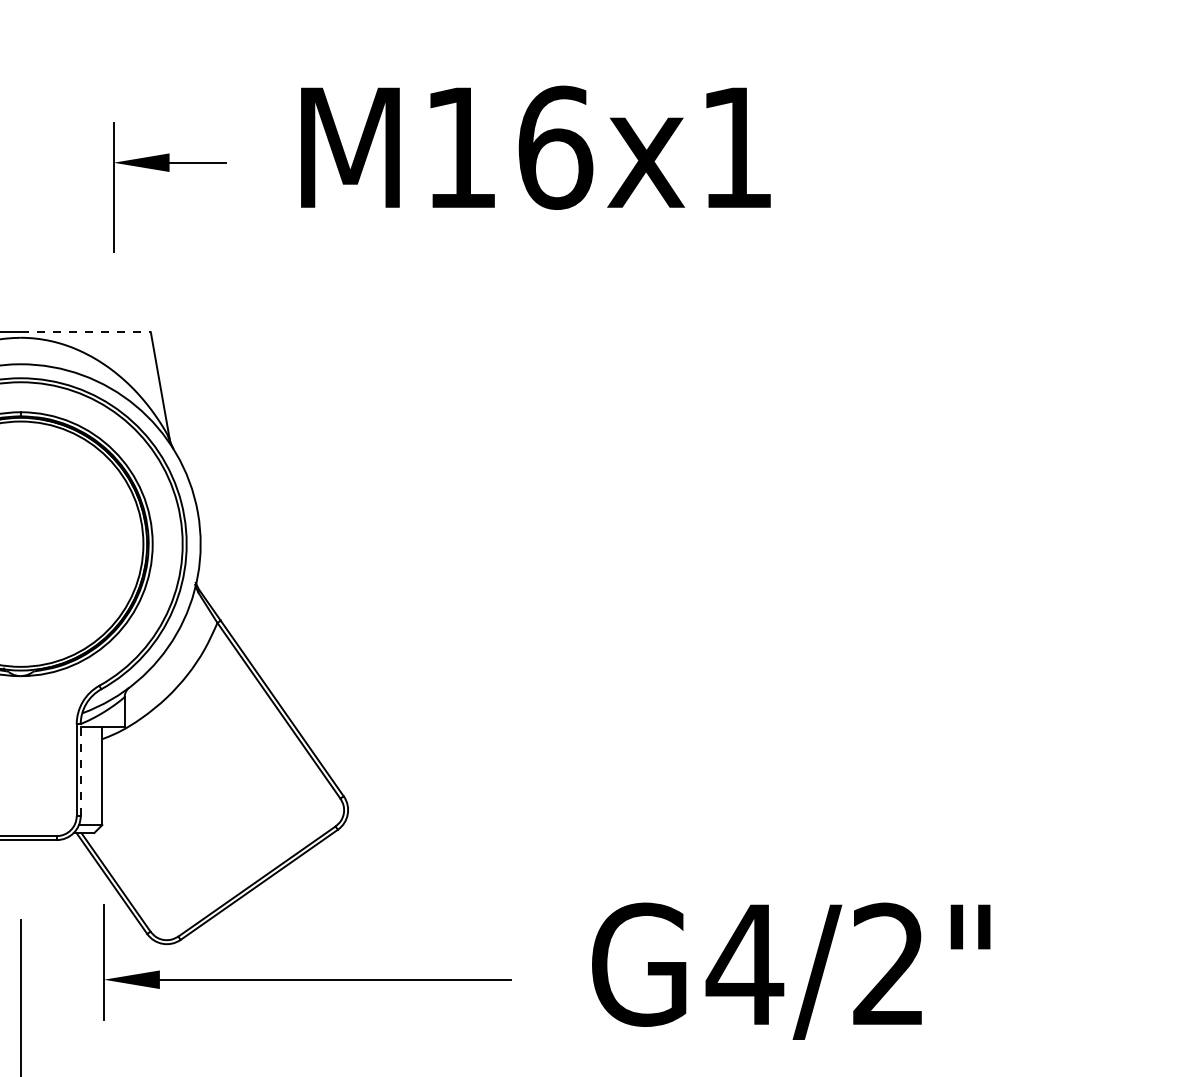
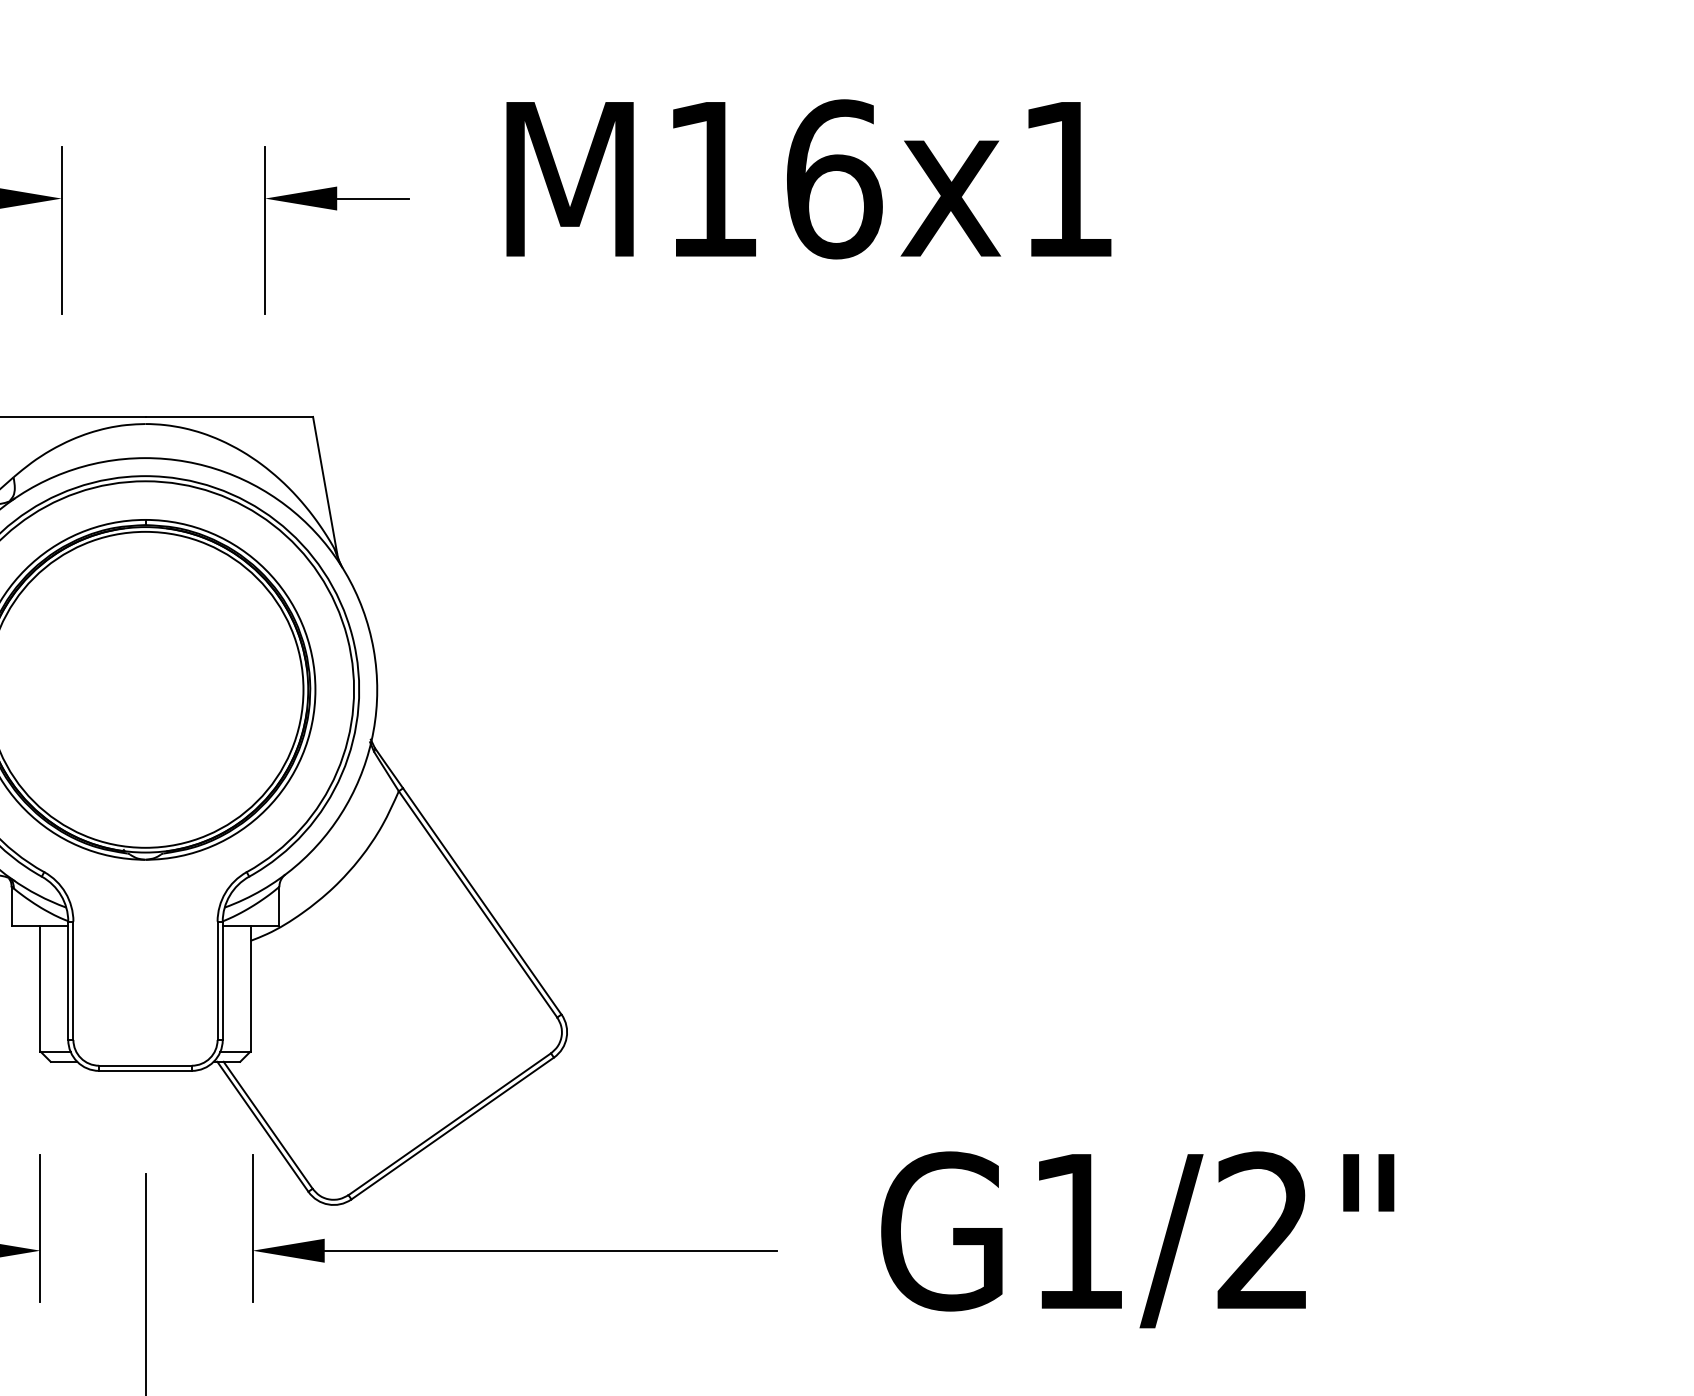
line: (85, 331) -> (229, 416), dashed -> solid
line: (80, 769) -> (222, 980), dashed -> solid
text: (744, 964) -> (1077, 1231), G4/2" -> G1/2"

